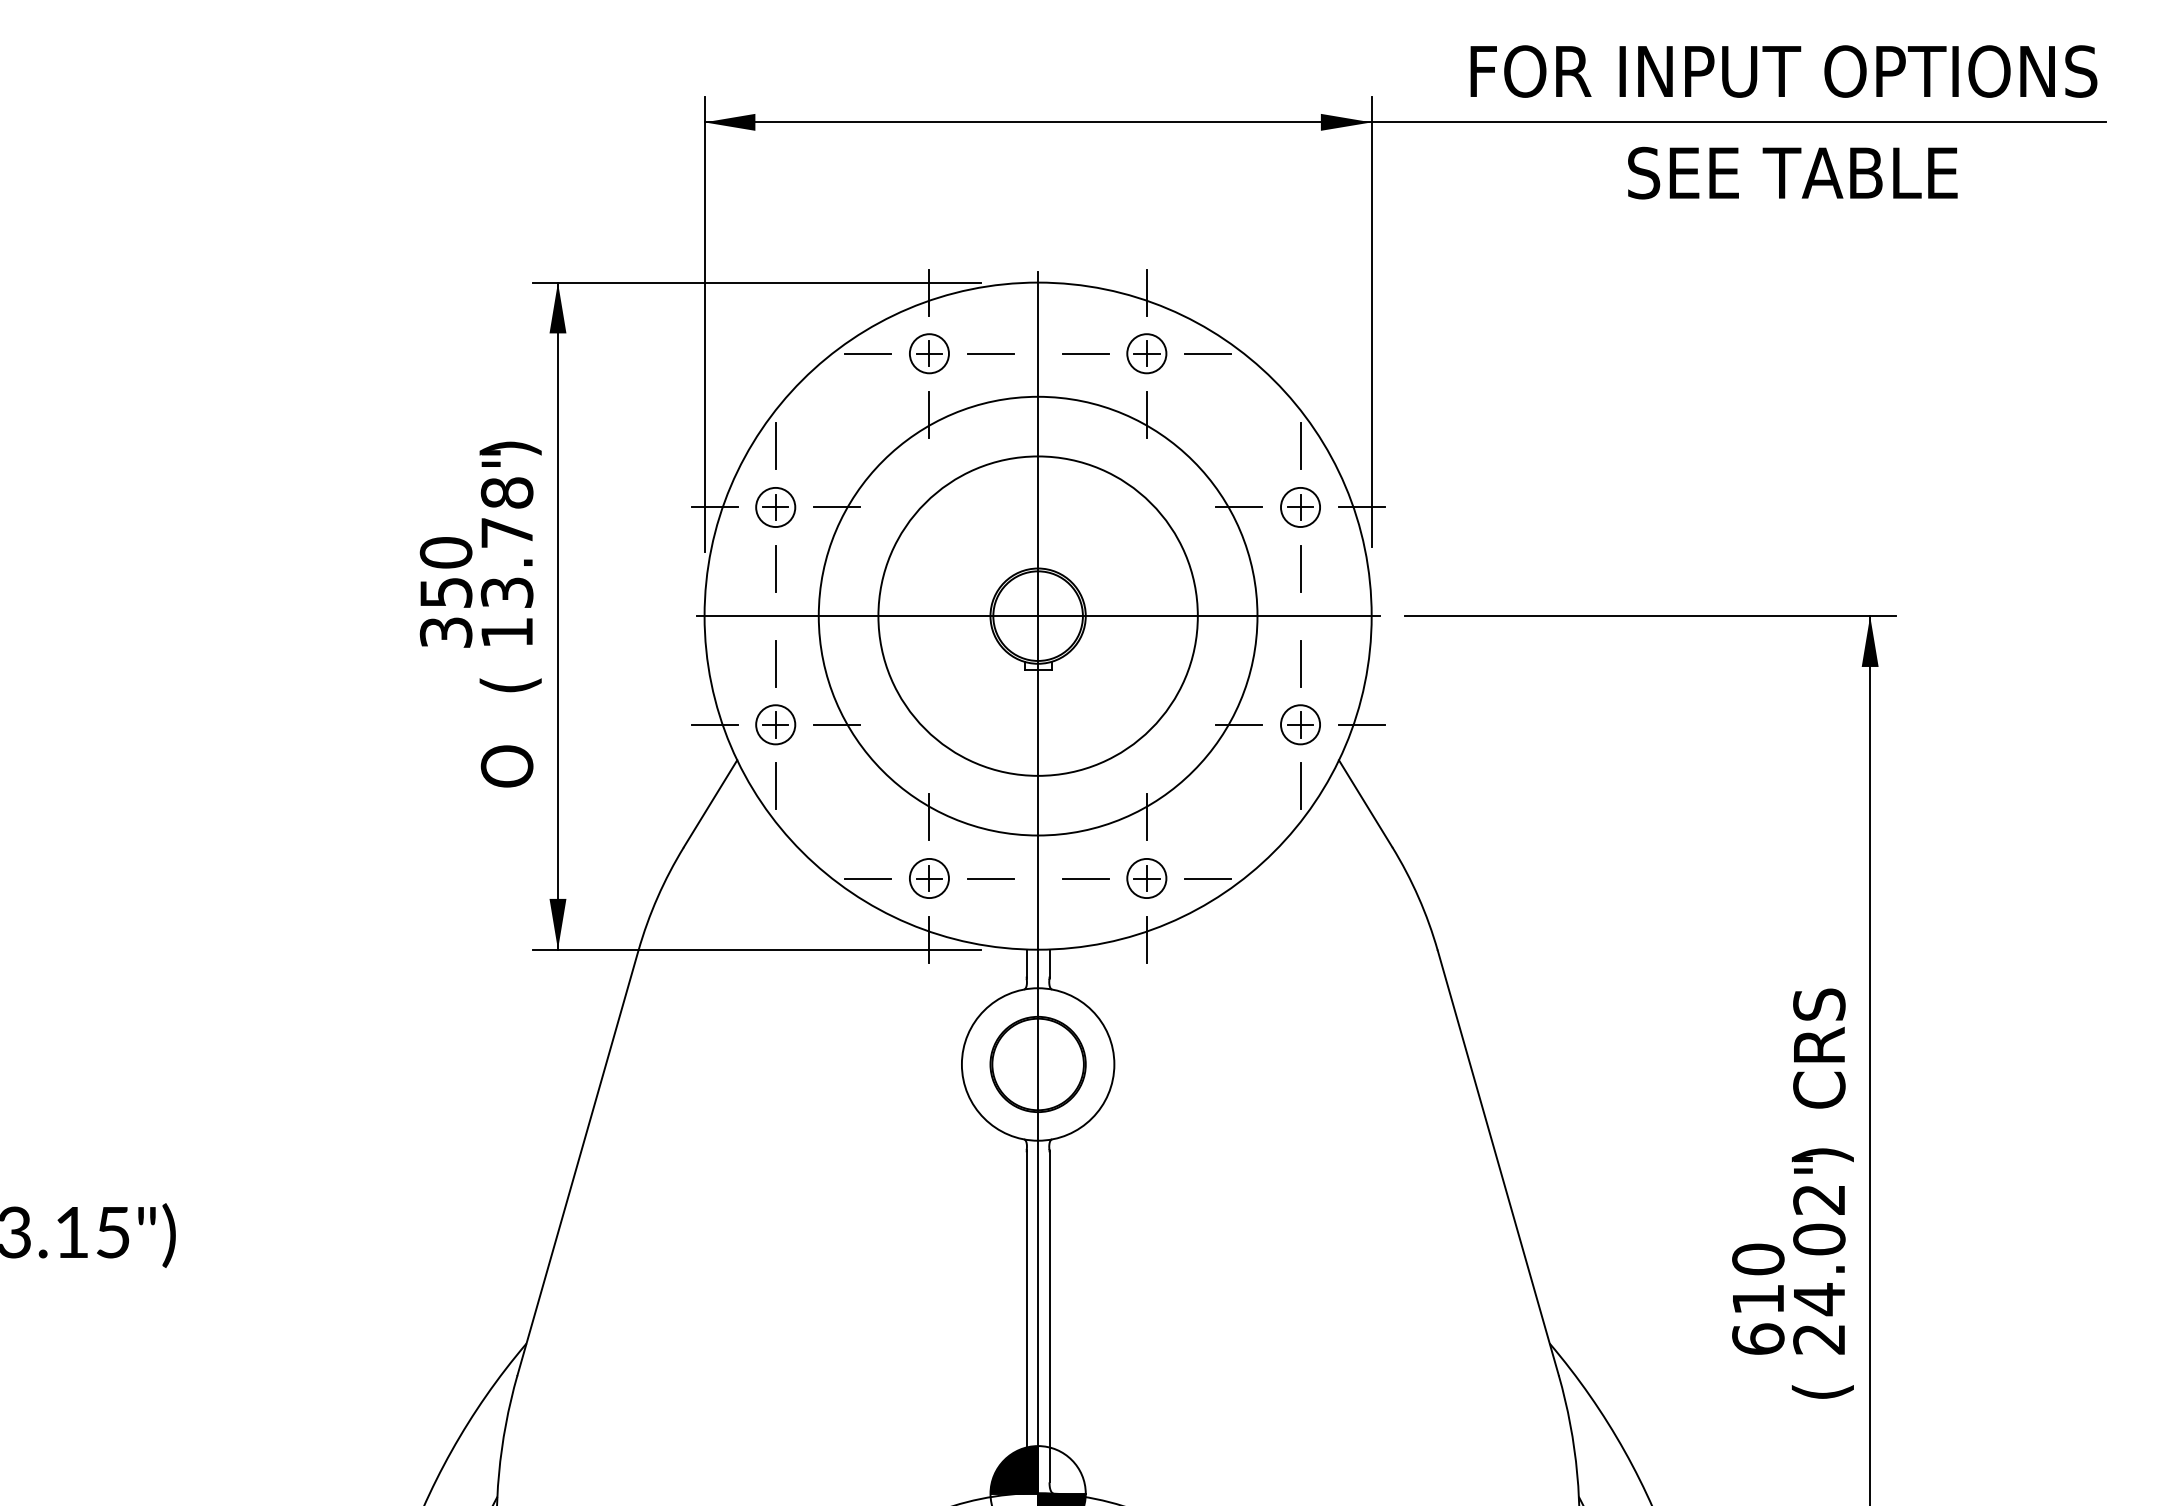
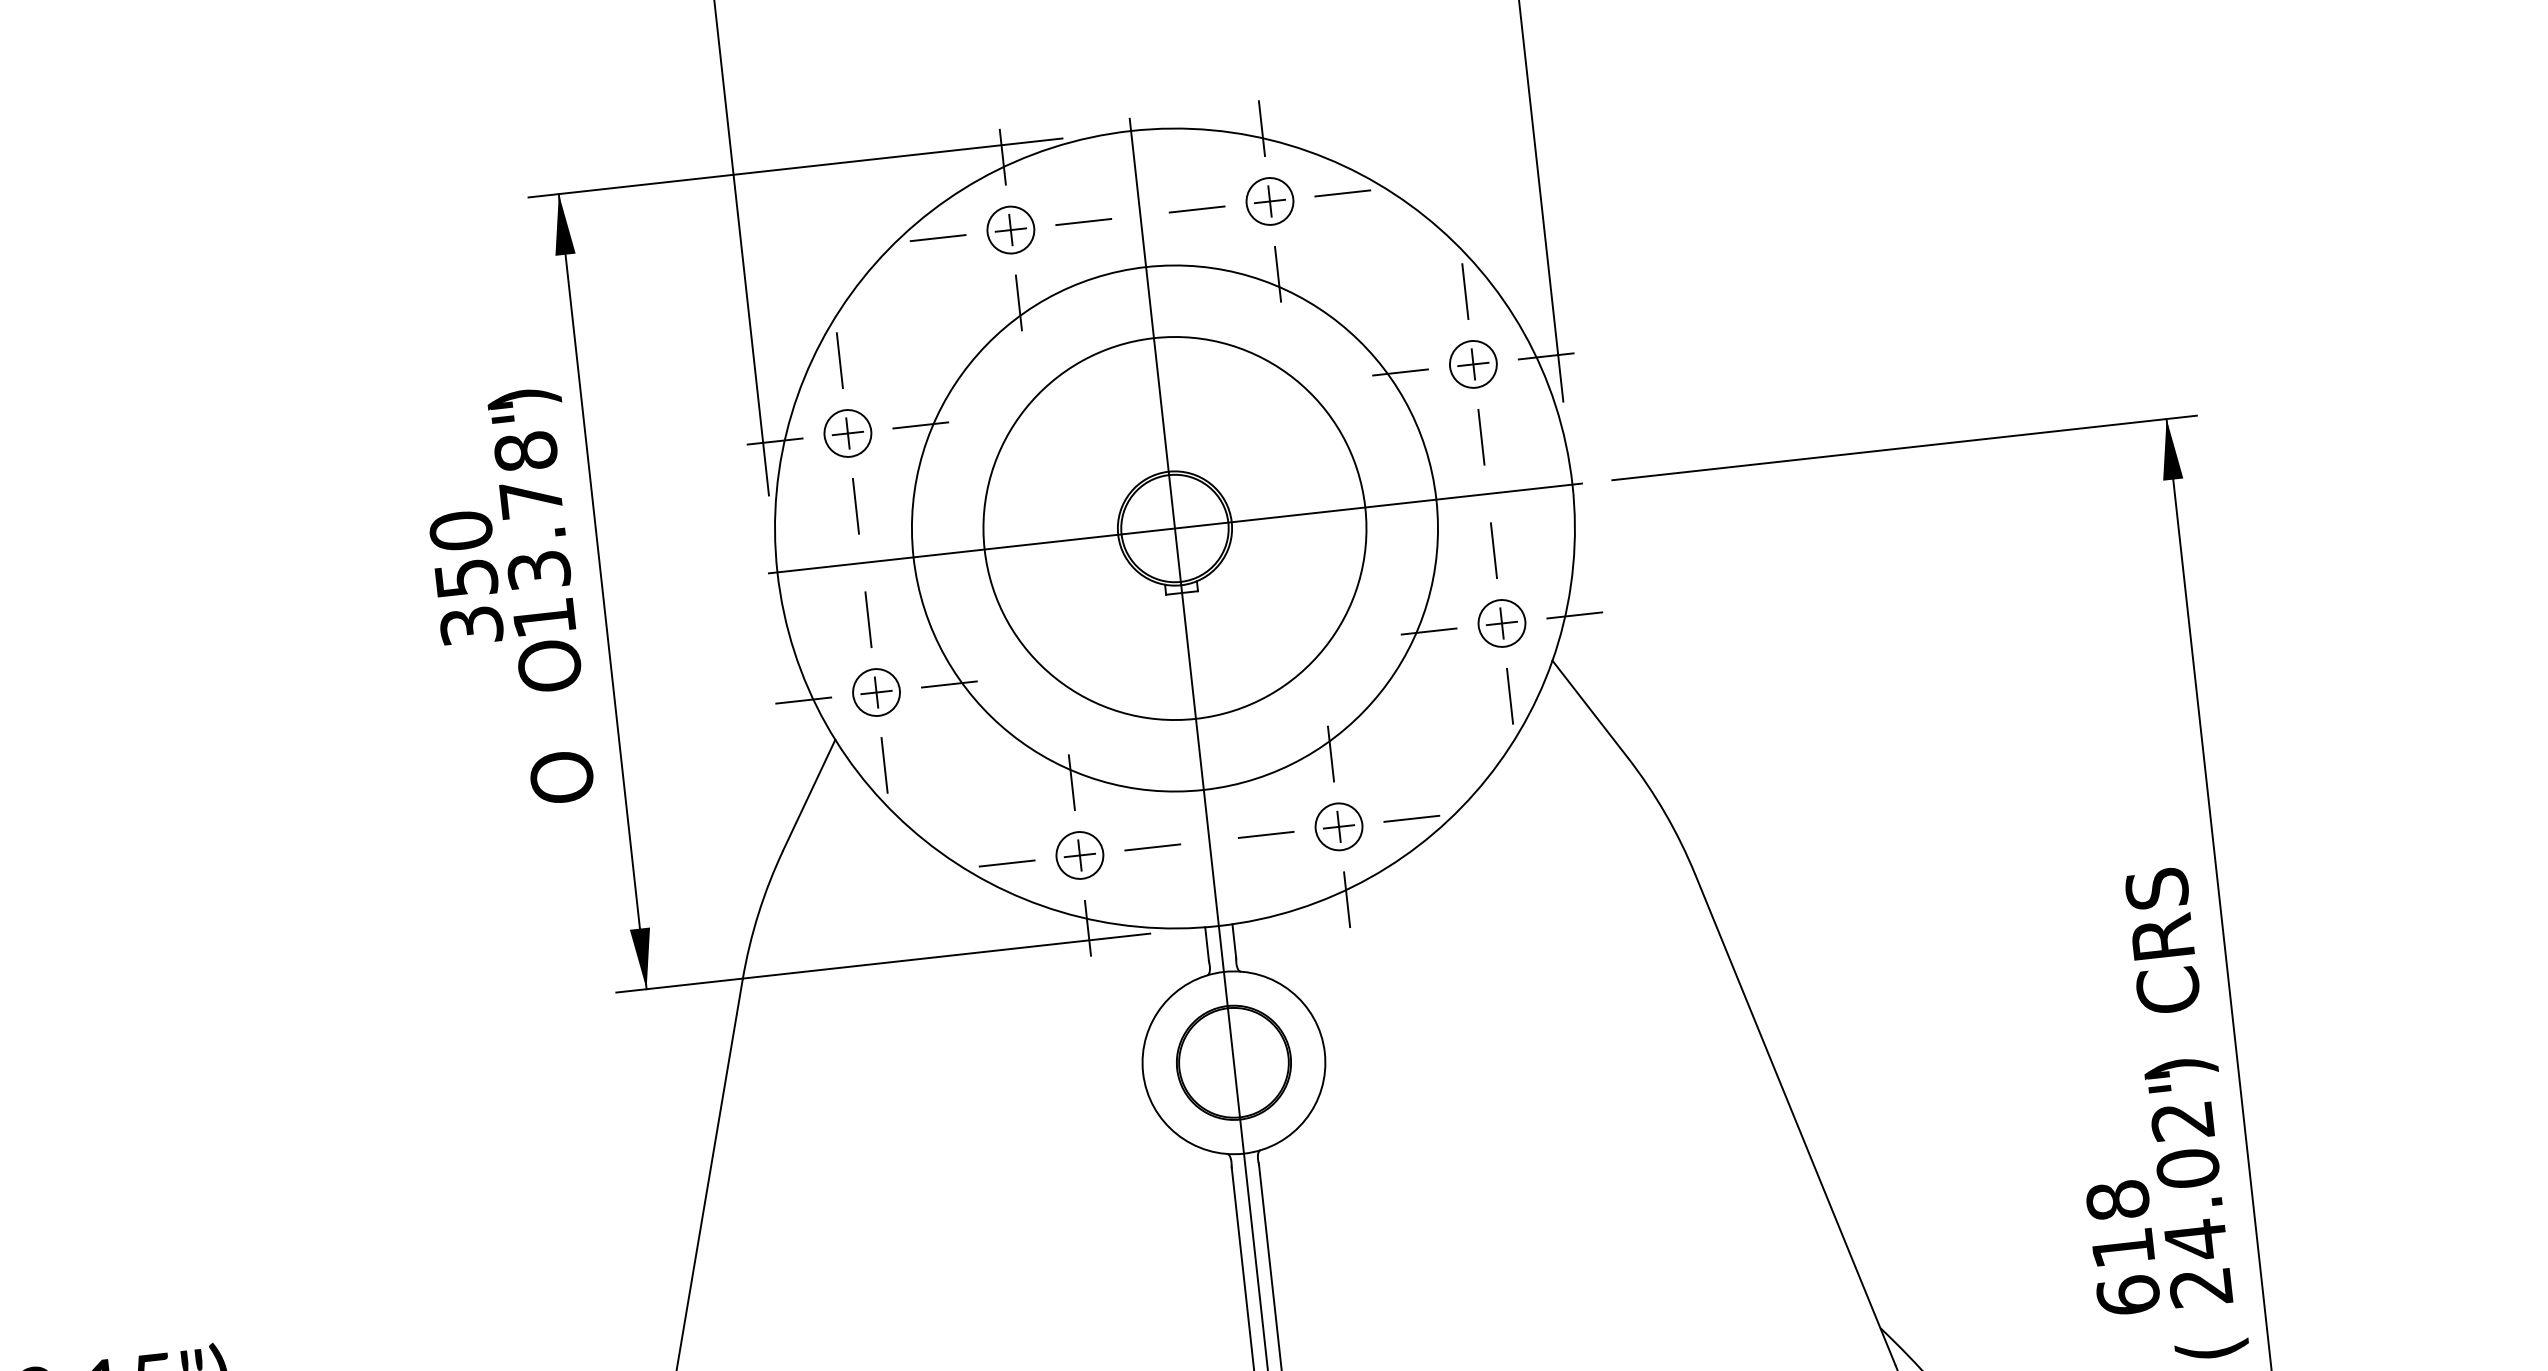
text: (510, 672) -> (553, 665), ( -> O
text: (1758, 1259) -> (2118, 1200), 610 -> 618

